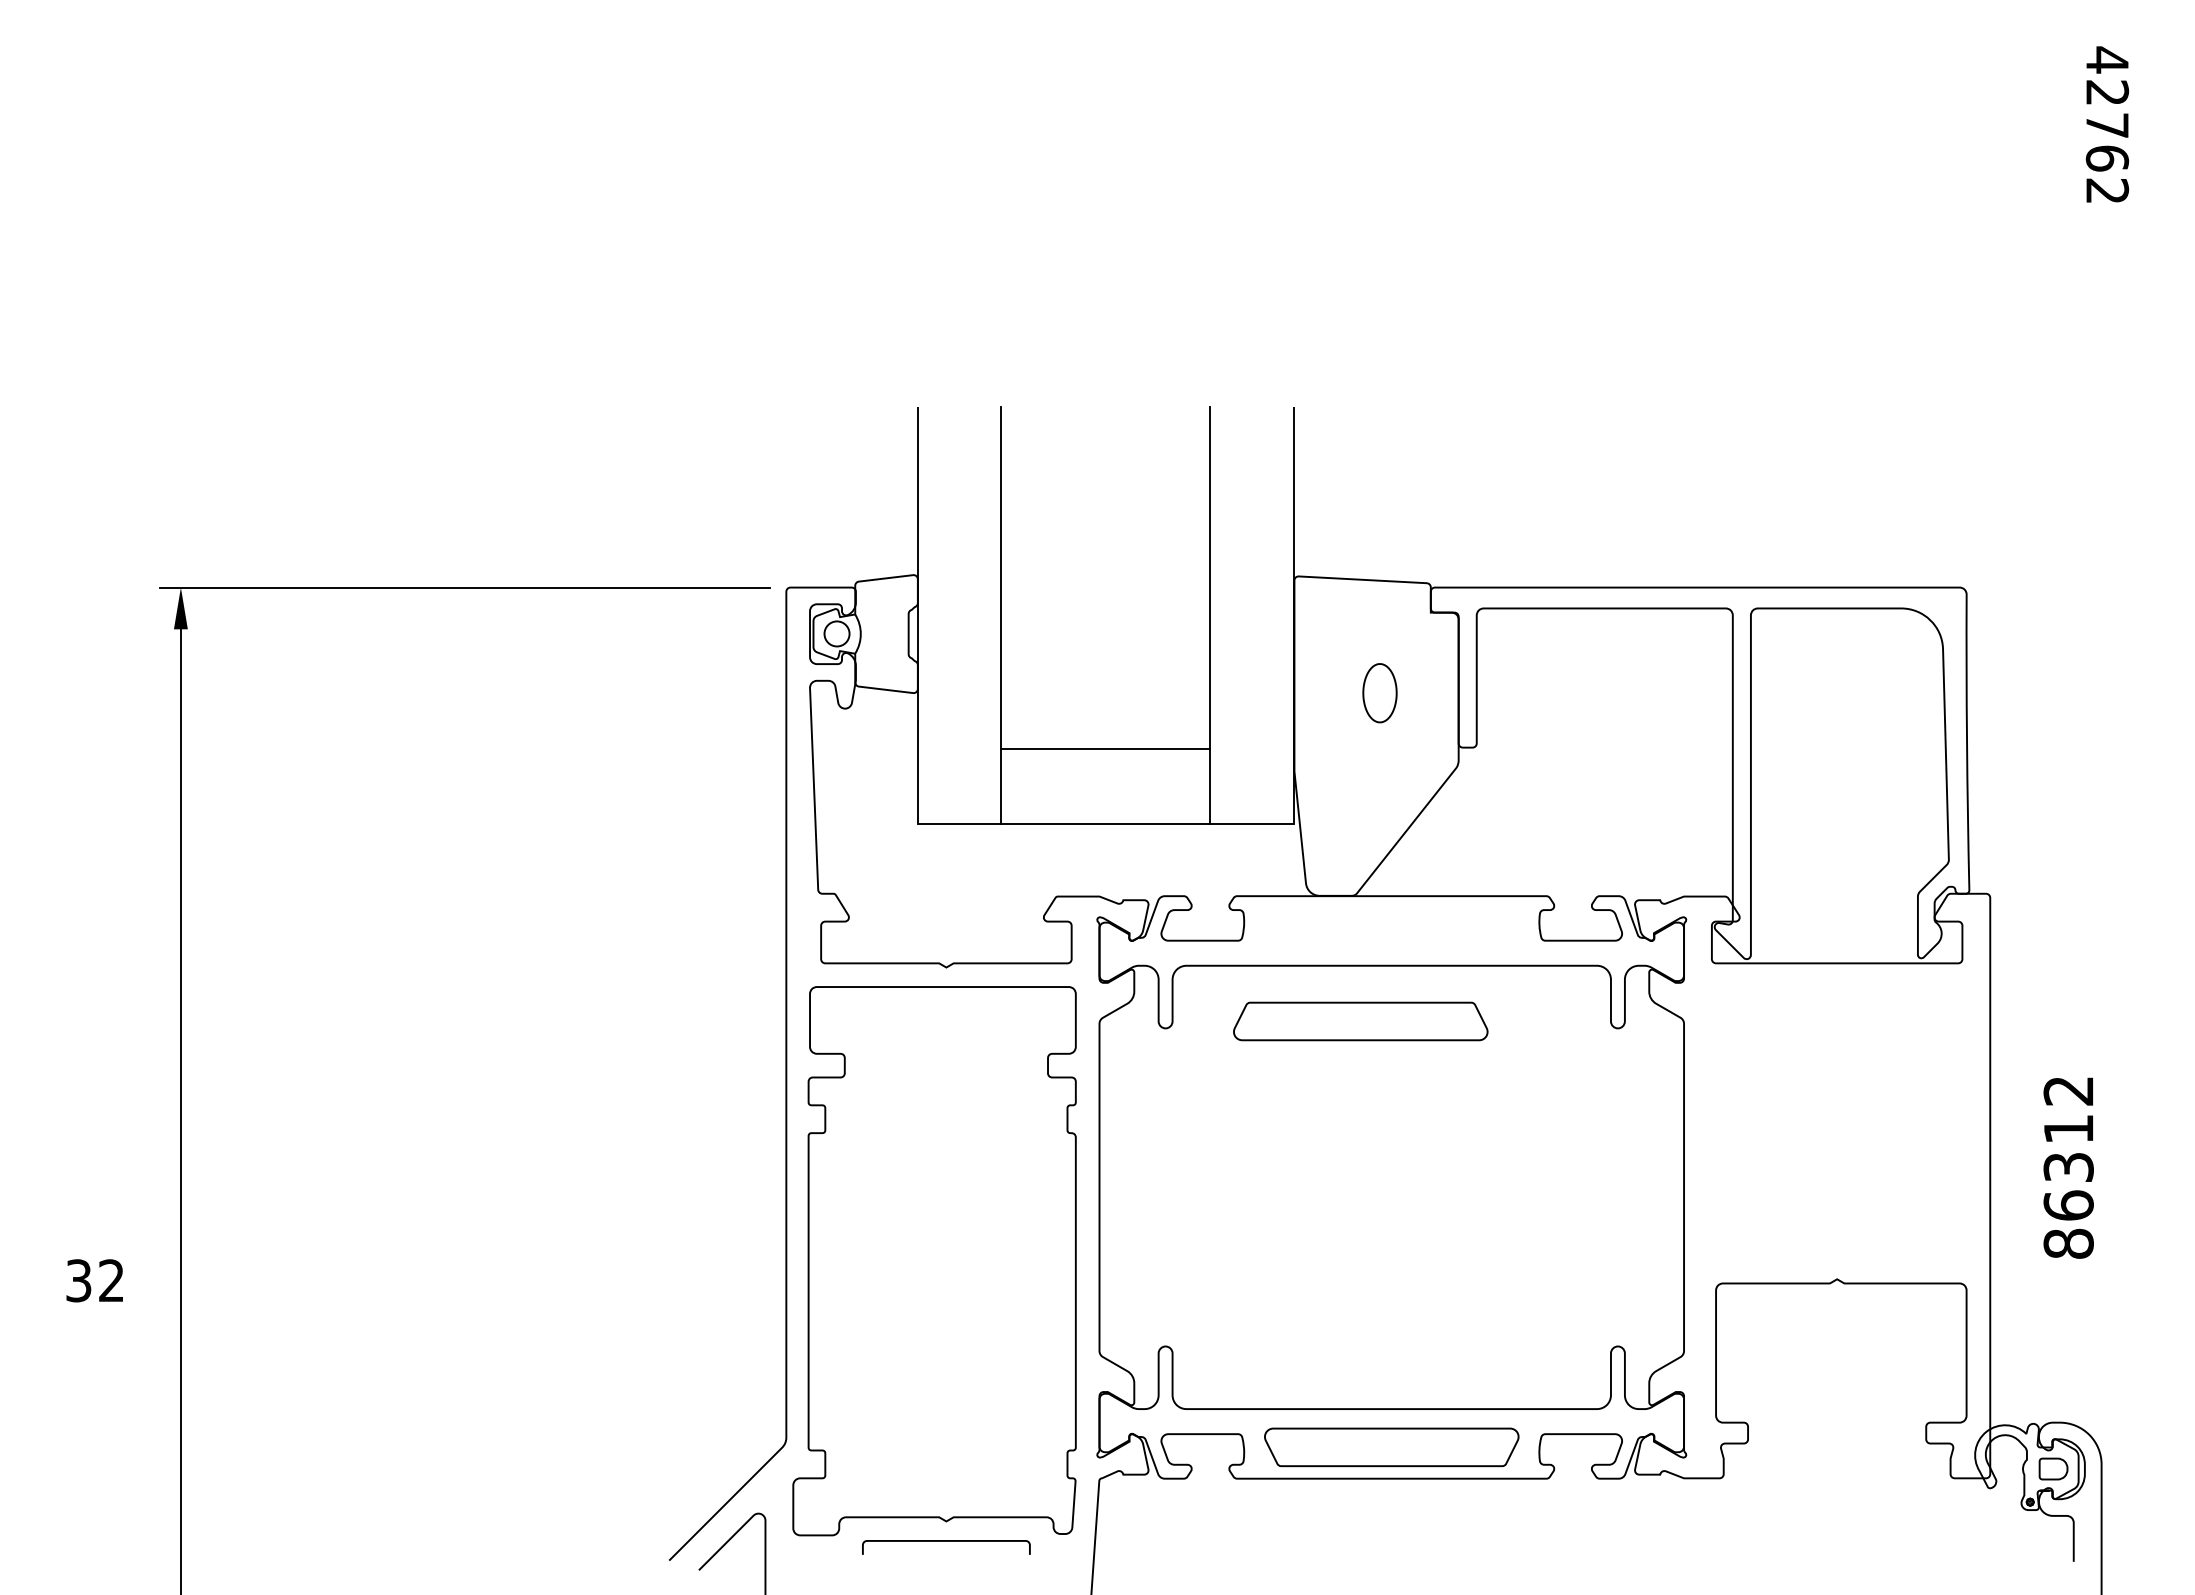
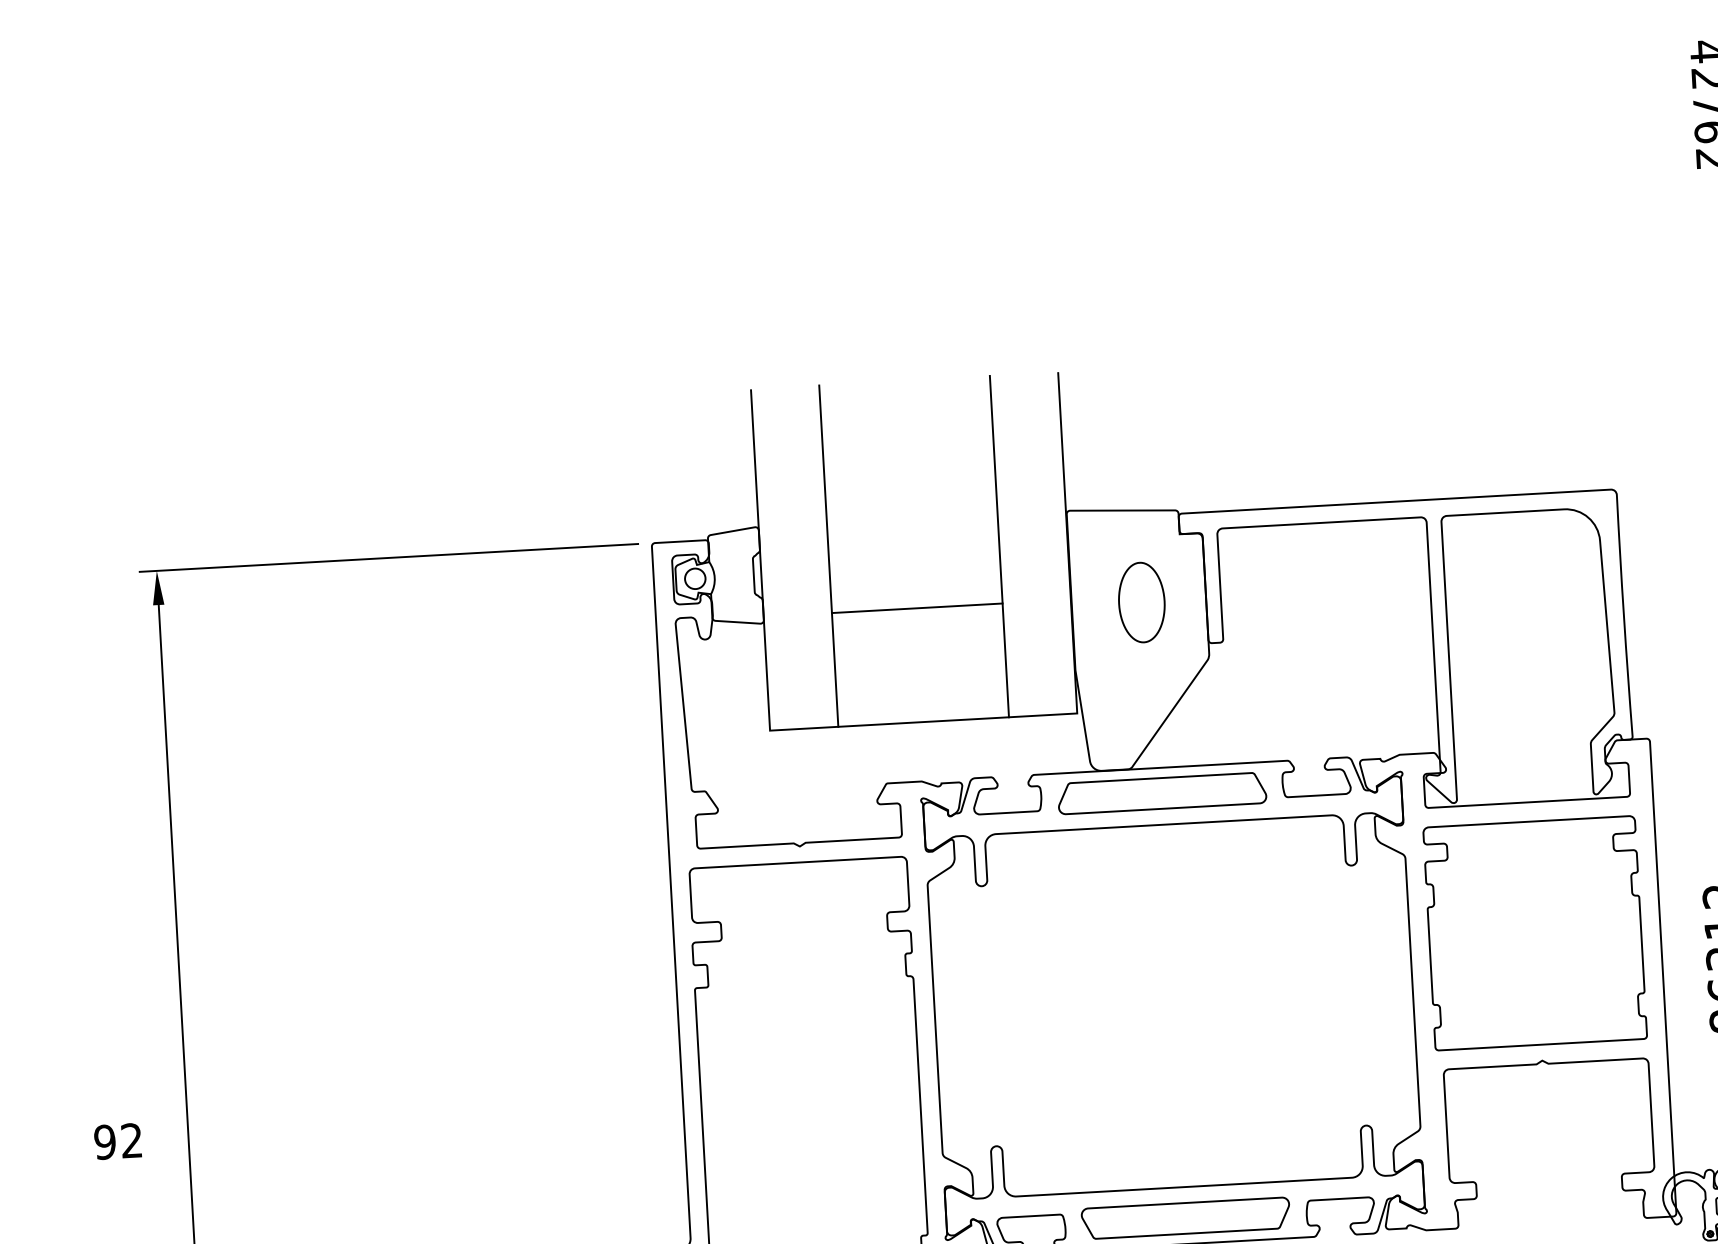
part: (1379, 692) -> (1141, 601), size x1.67
line: (1105, 749) -> (917, 608), moved
part: (1360, 1021) -> (1161, 793), moved
part: (1836, 1123) -> (1534, 933), added
text: (78, 1280) -> (104, 1142), 32 -> 92

